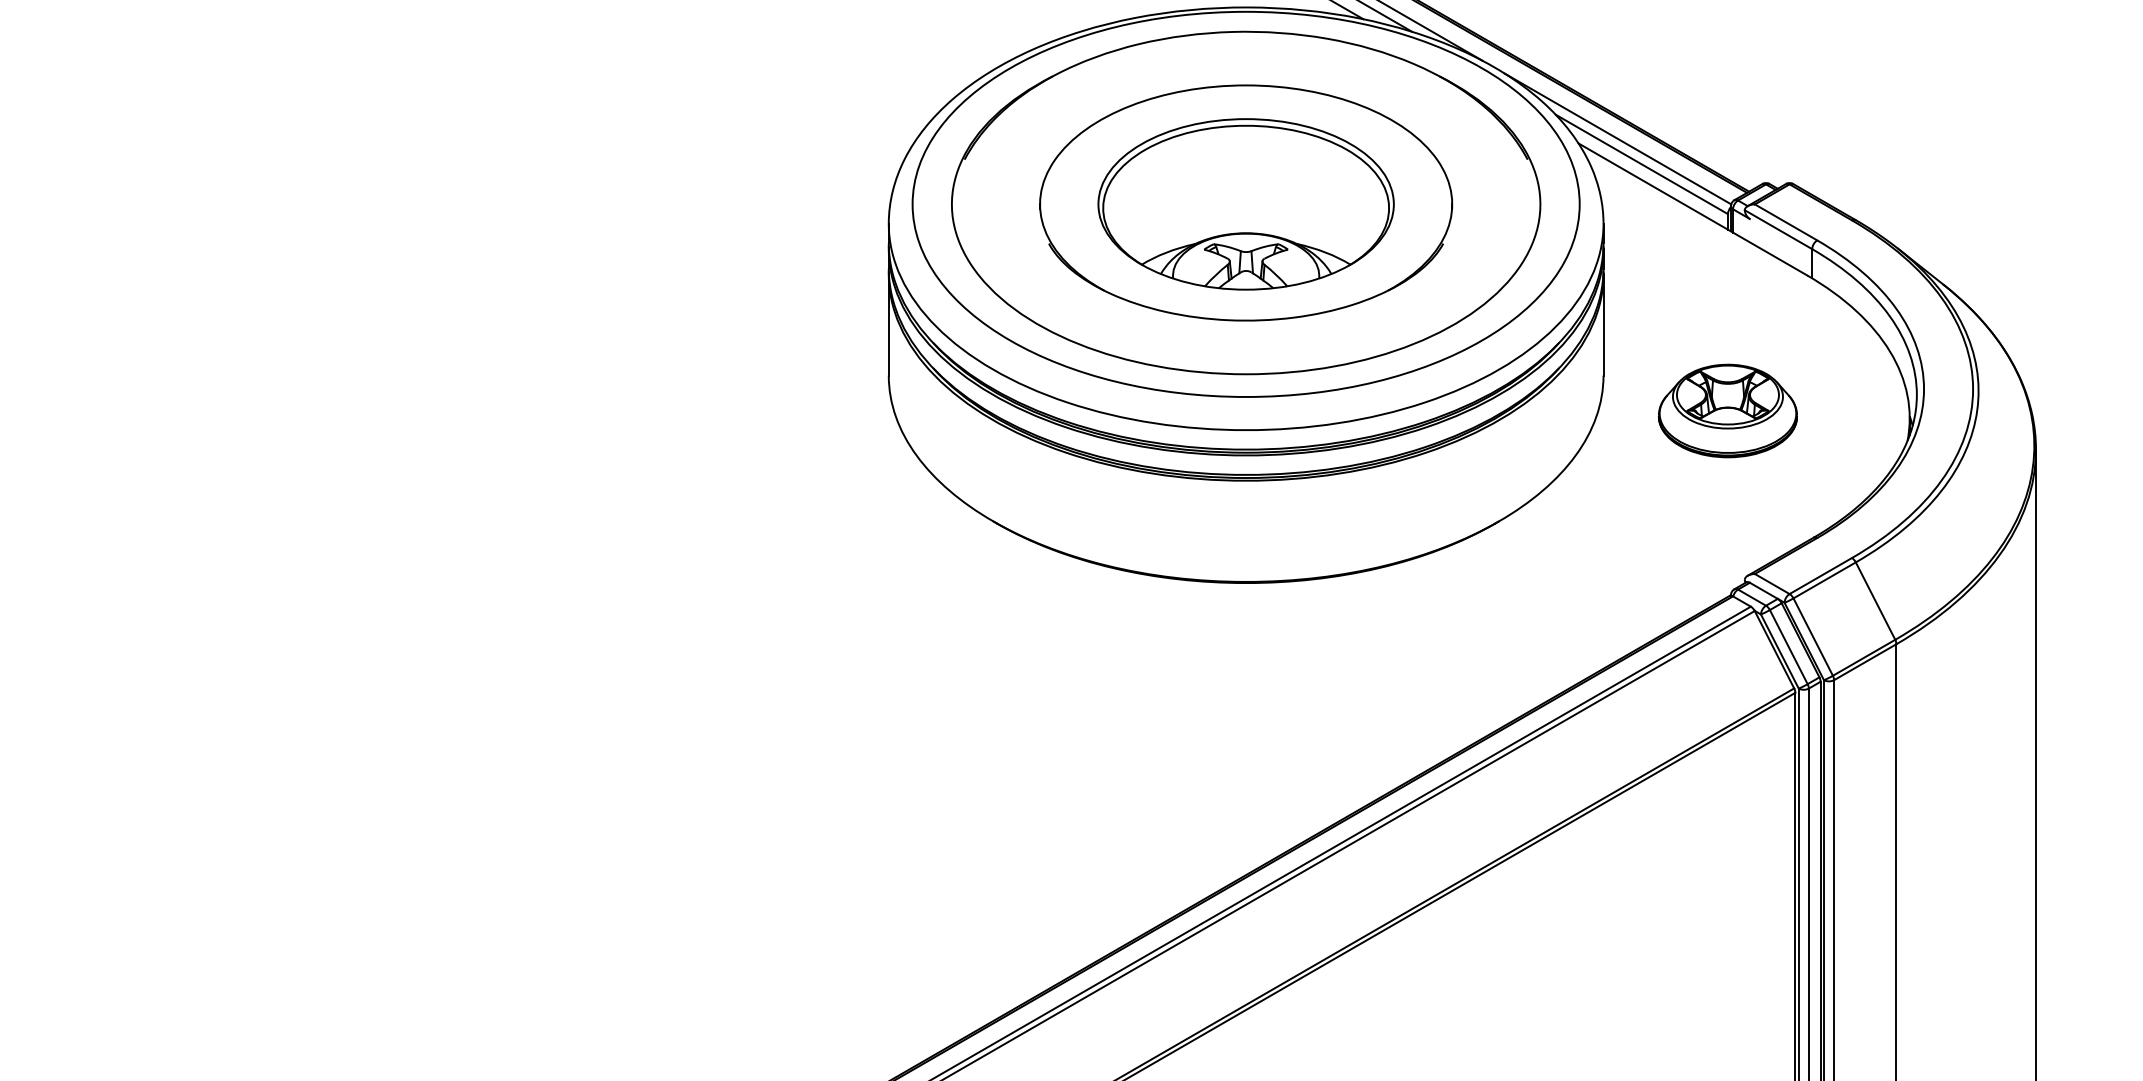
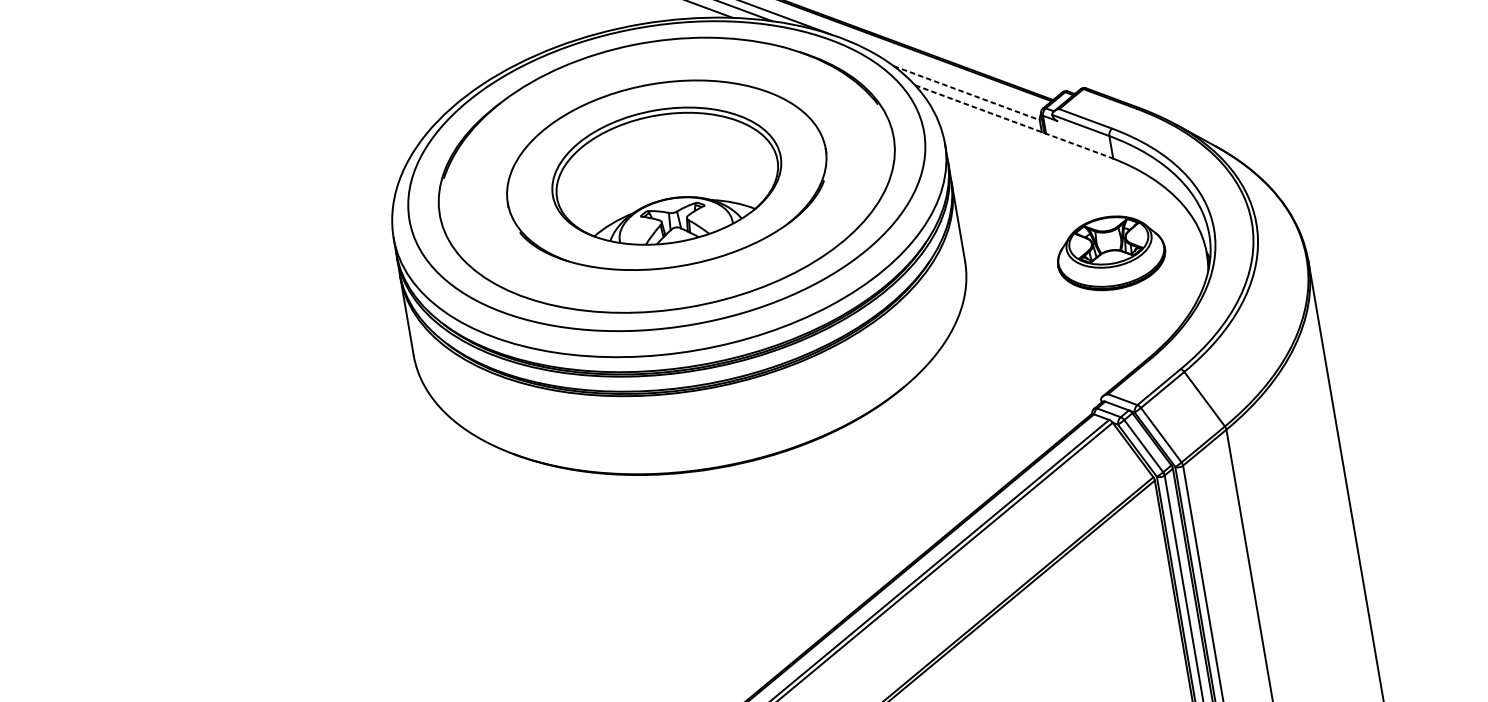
line: (1617, 138) -> (944, 76), removed
line: (1642, 164) -> (967, 93), solid -> dashed
line: (1692, 209) -> (1011, 121), solid -> dashed
part: (1727, 410) -> (1110, 252), moved

